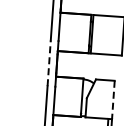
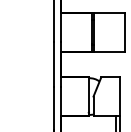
line: (49, 63) -> (53, 64), dashed -> solid
line: (113, 100) -> (120, 97), dashed -> solid

